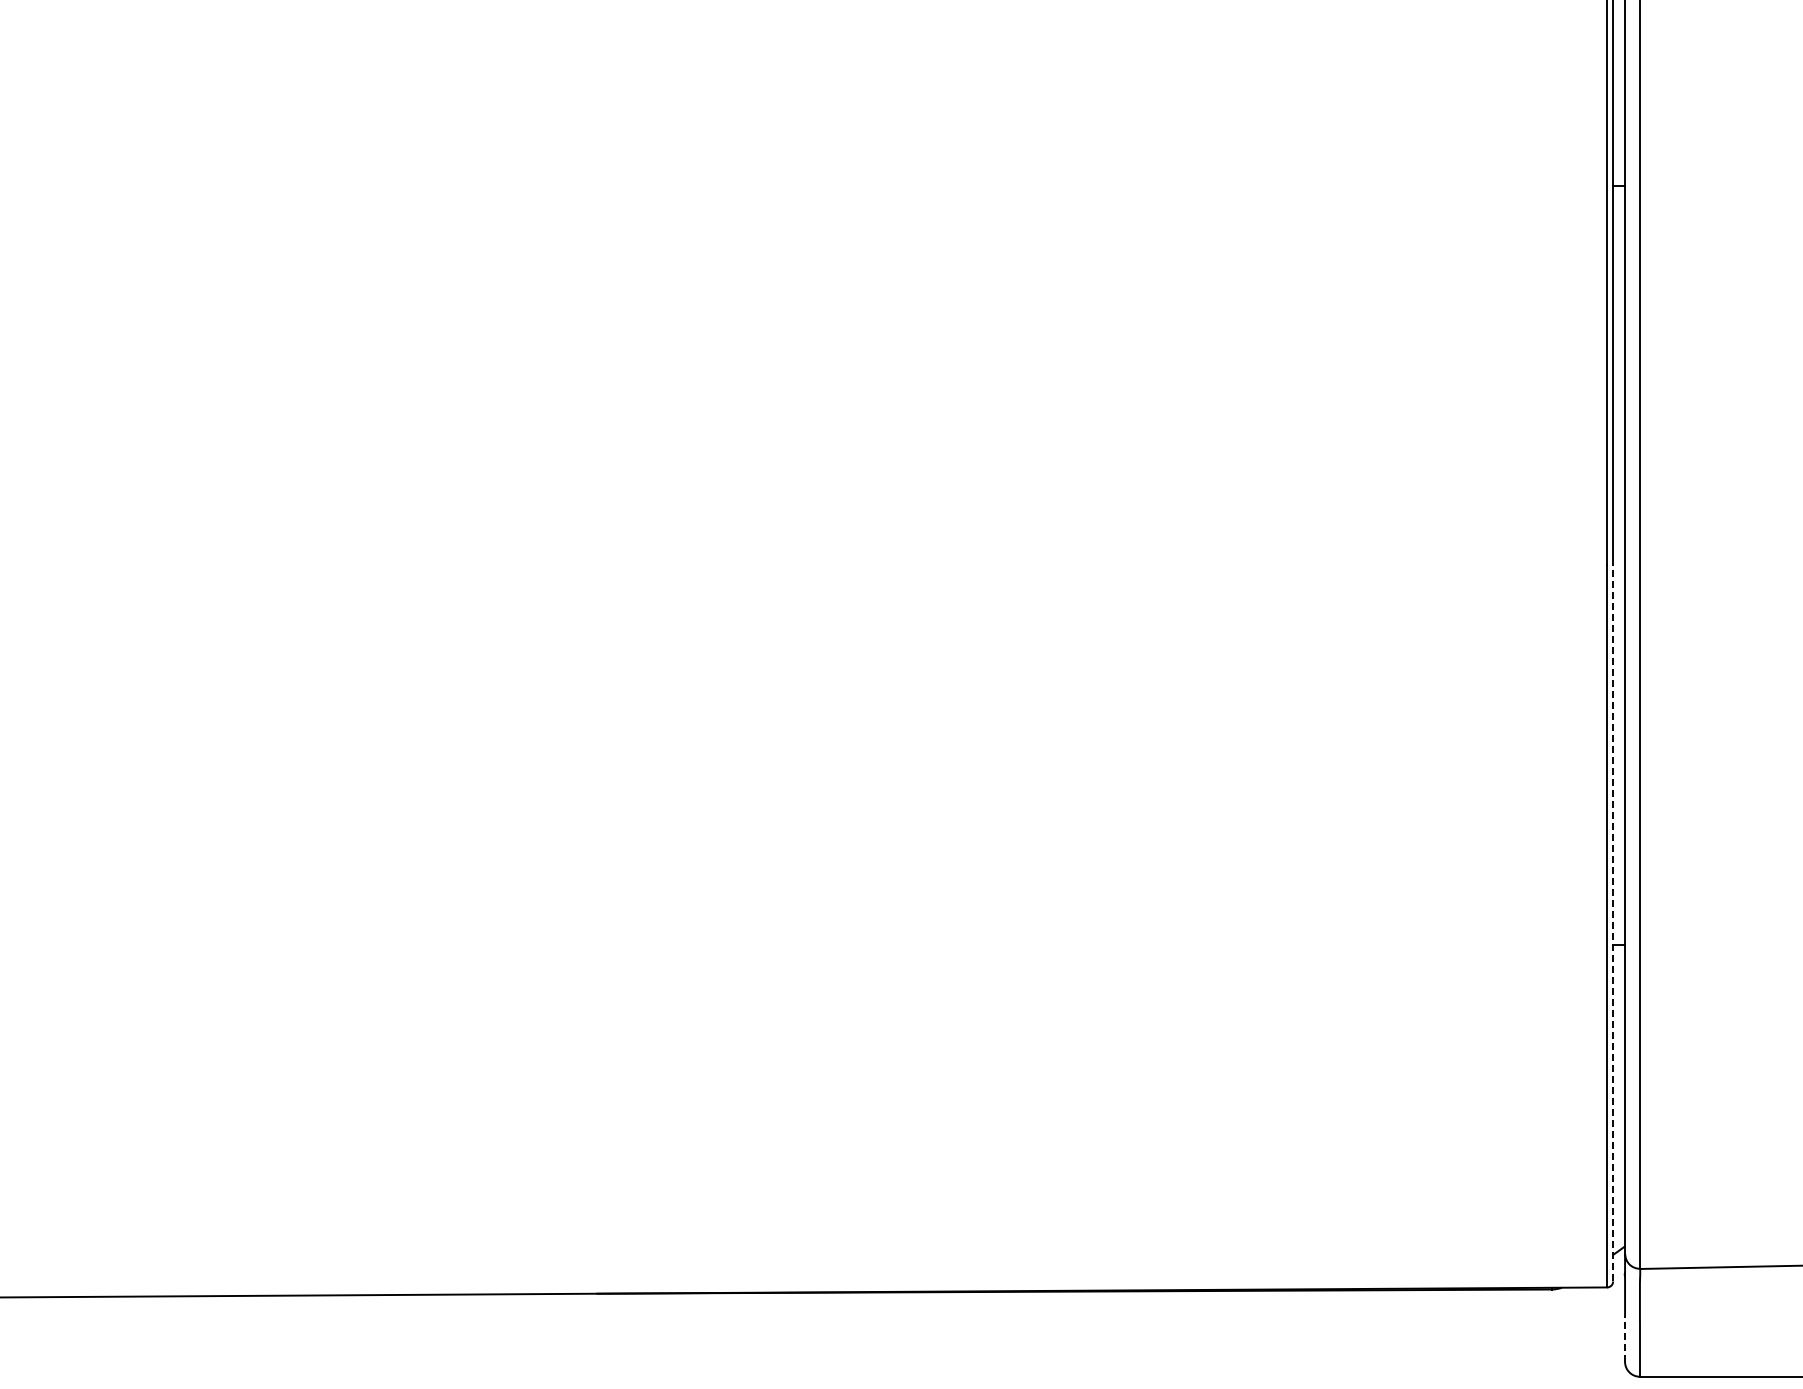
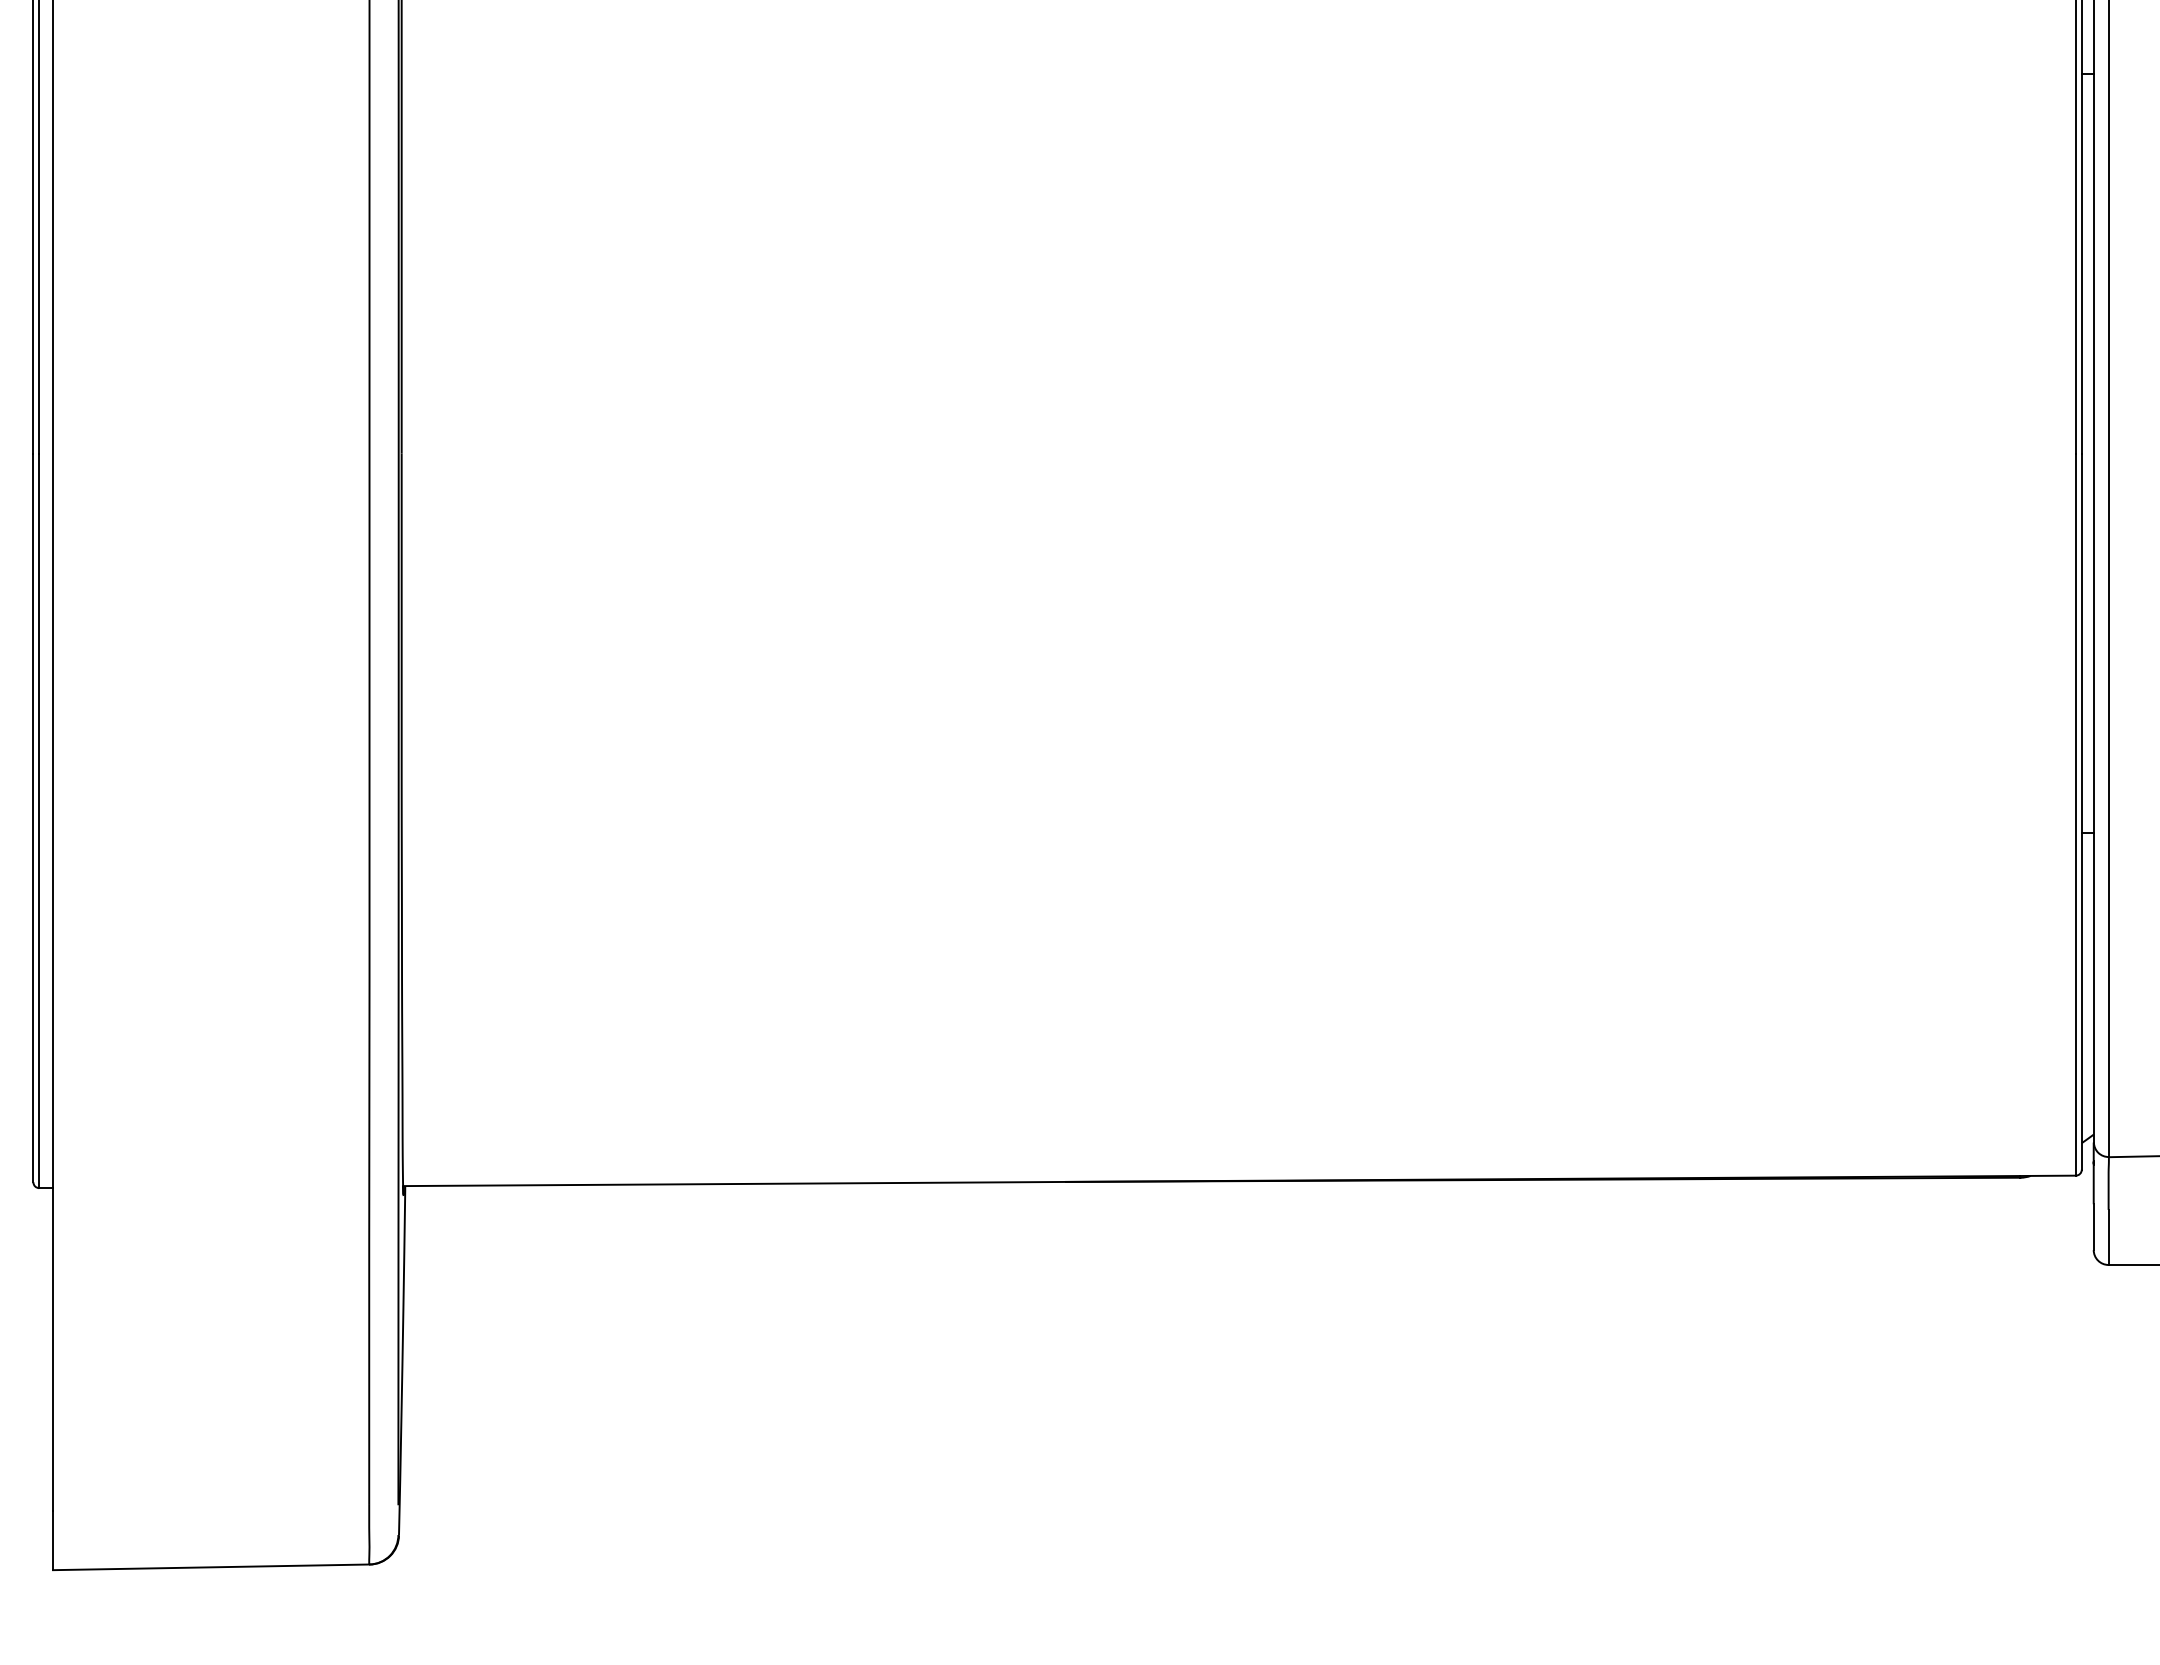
line: (1612, 923) -> (2081, 811), dashed -> solid
line: (1624, 1339) -> (2093, 1227), dashed -> solid

